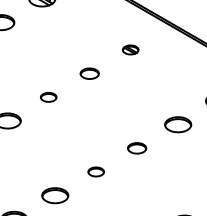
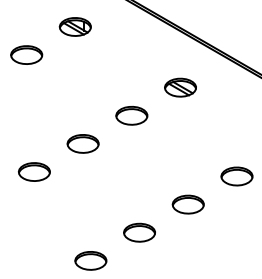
part: (130, 49) -> (180, 87), size x1.67
part: (89, 73) -> (131, 115), size x1.43
part: (48, 96) -> (82, 143), size x1.67
part: (136, 148) -> (187, 204), size x1.43
part: (96, 171) -> (139, 232), size x1.67

